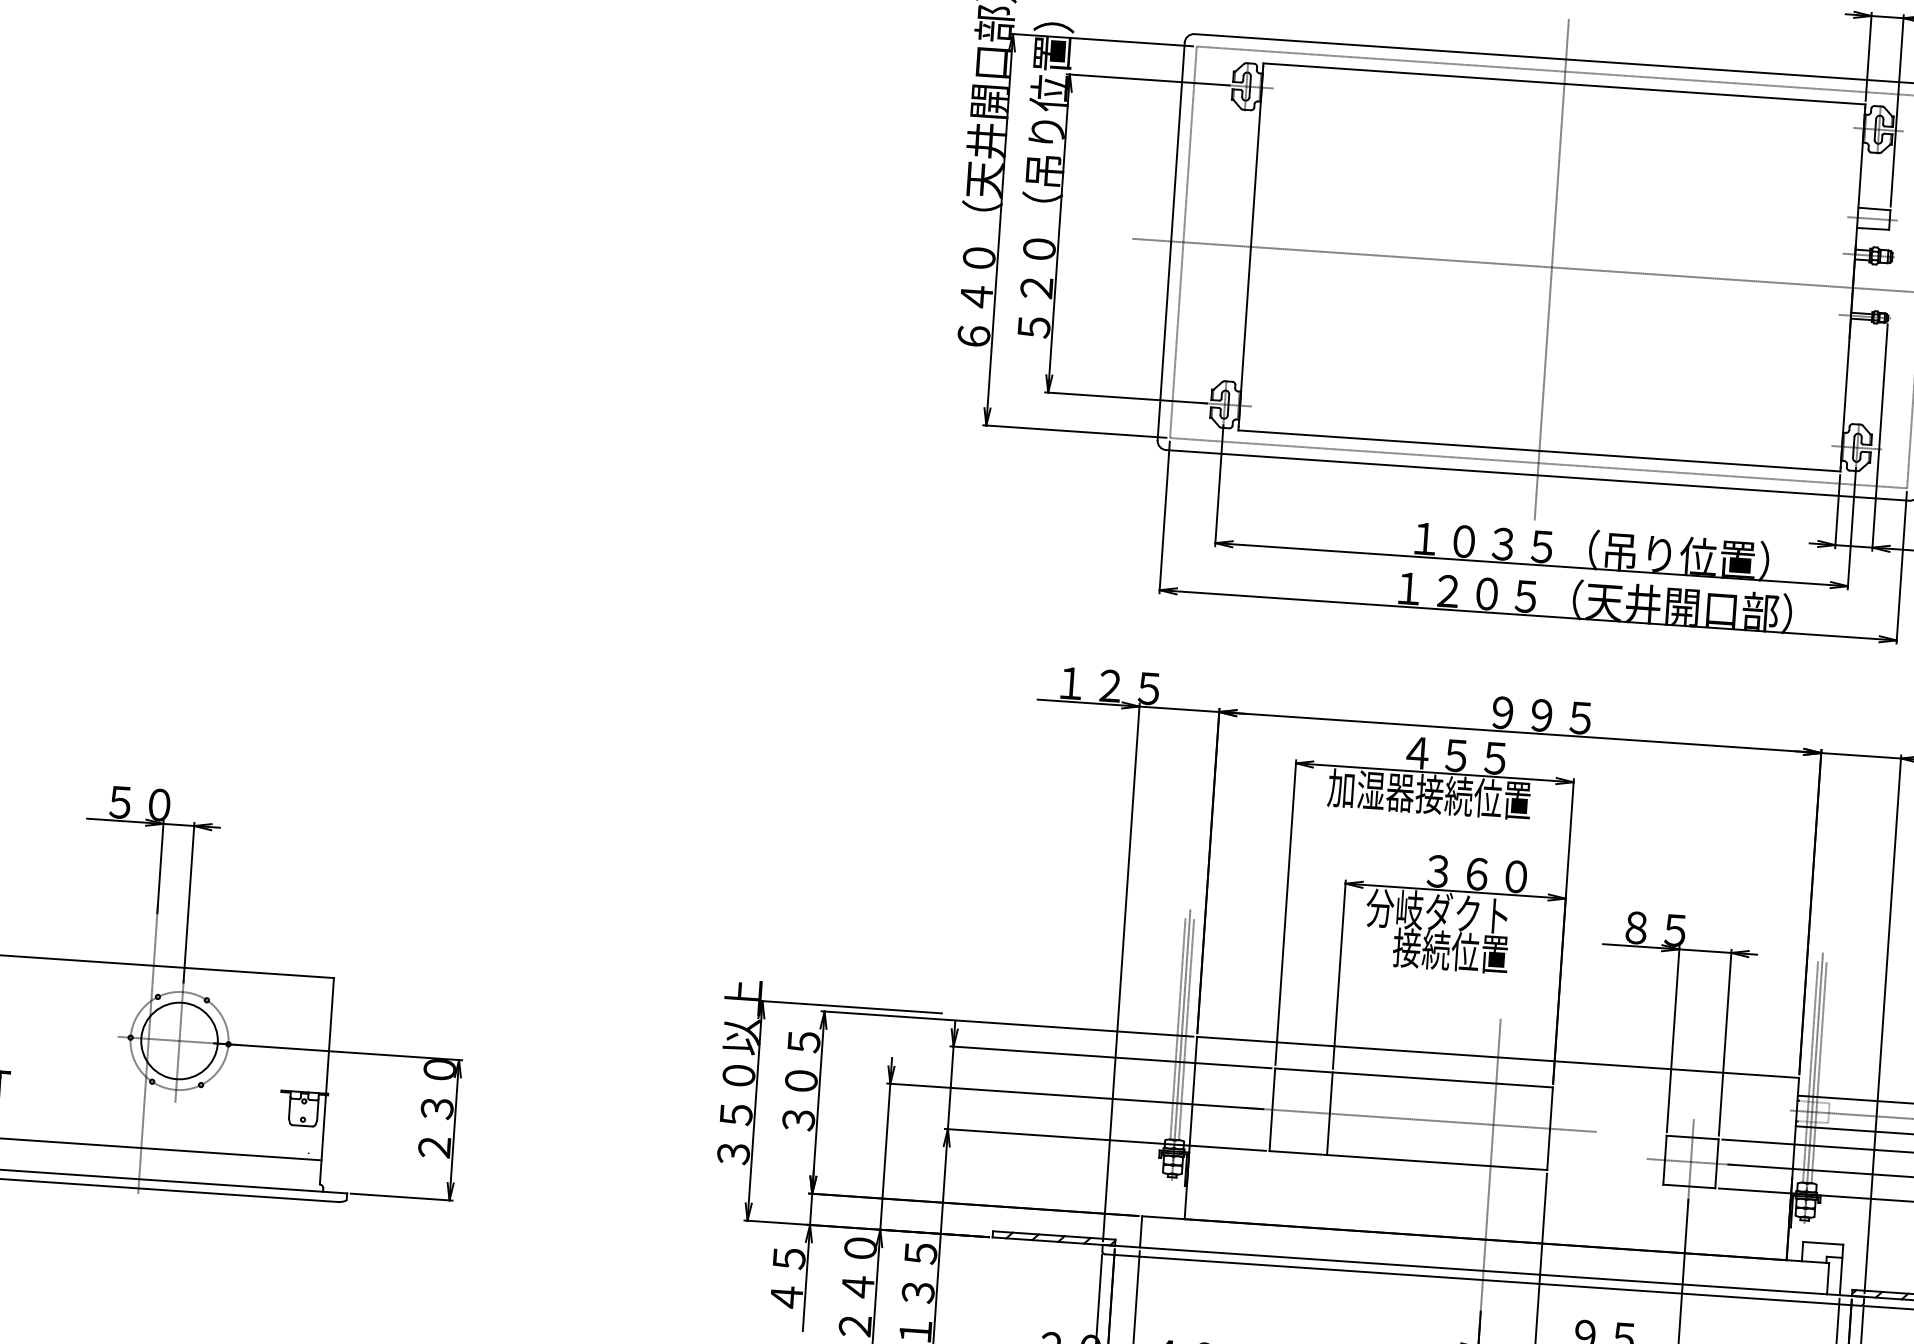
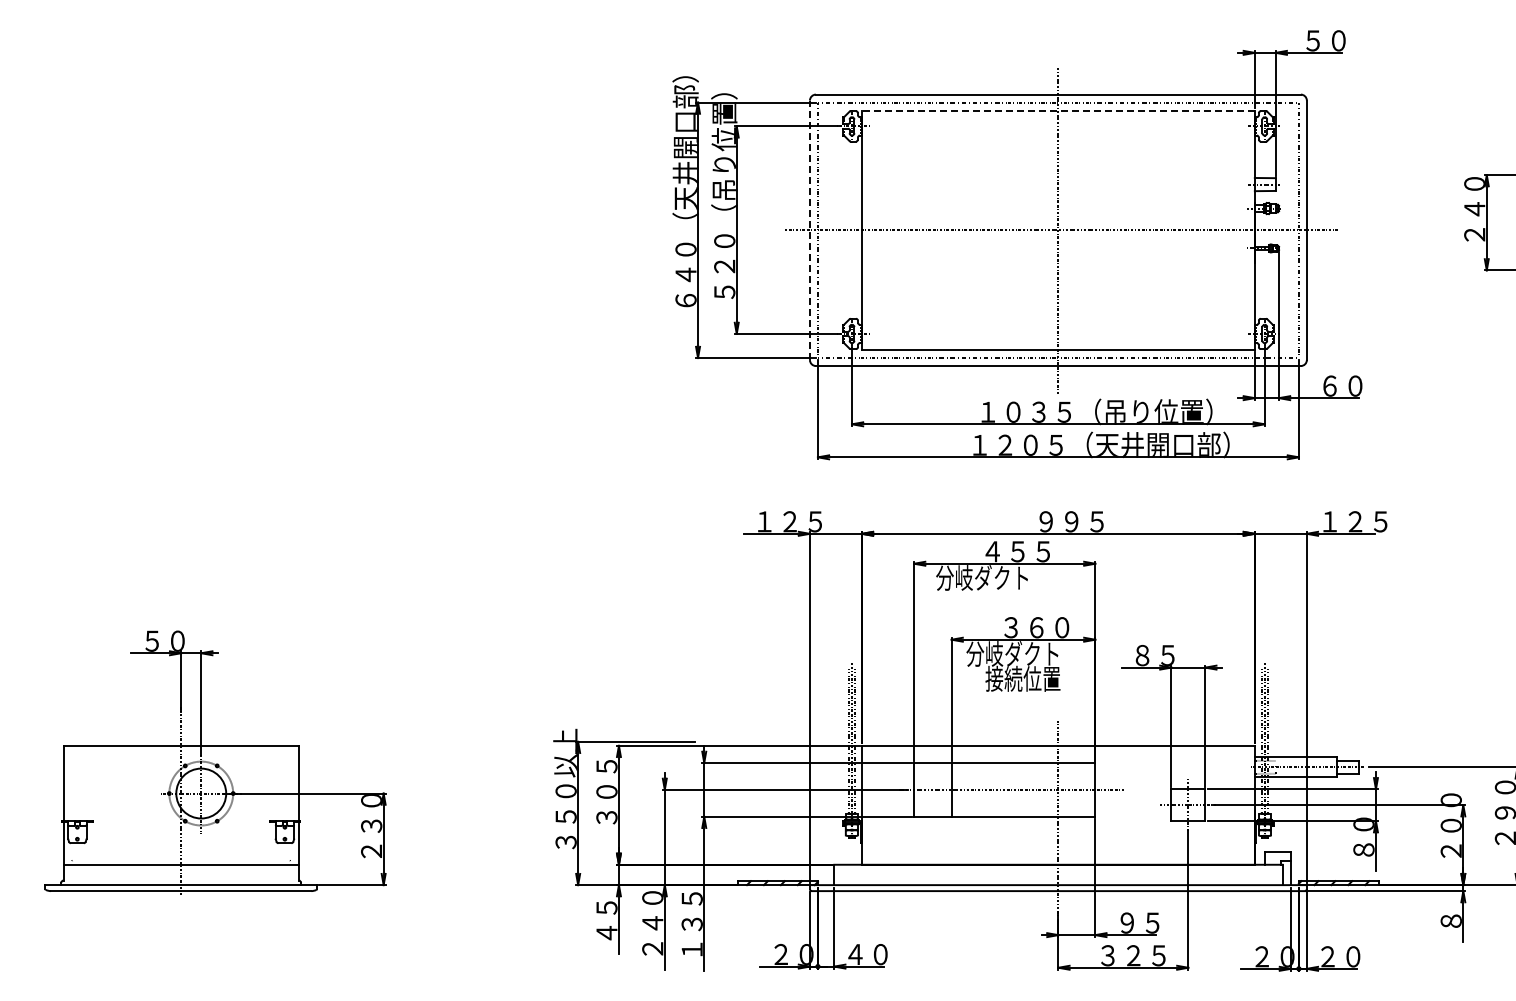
line: (1563, 83) -> (1057, 110), solid -> dashed
line: (1170, 241) -> (809, 230), solid -> dashed
text: (1429, 793) -> (1002, 577), 加湿器接続位置 -> 分岐ダクト

